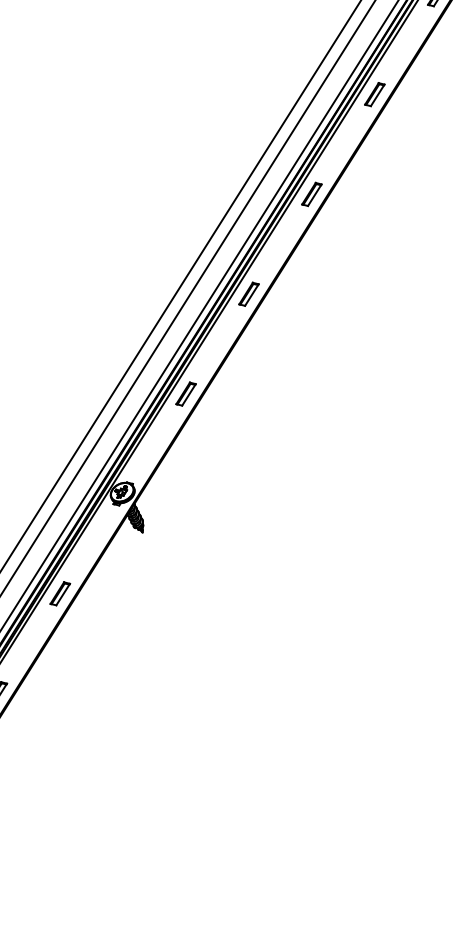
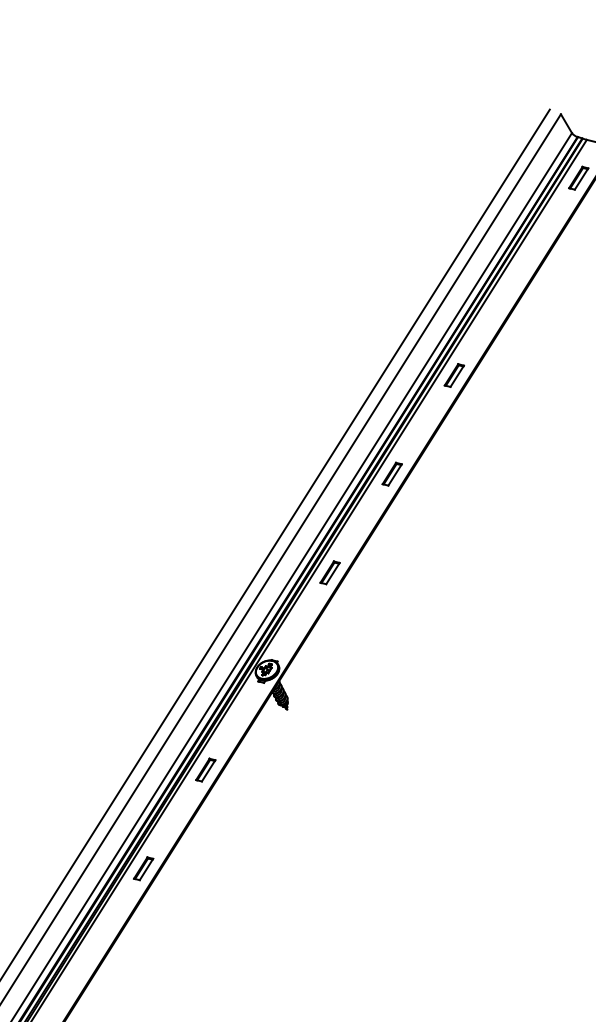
part: (374, 94) -> (516, 276), removed

